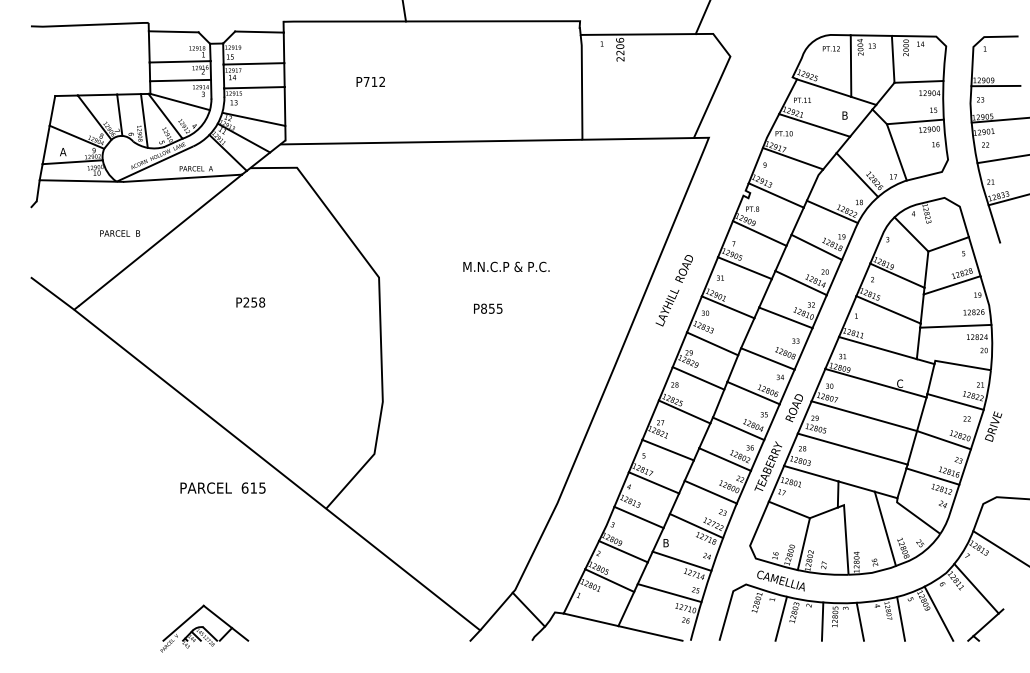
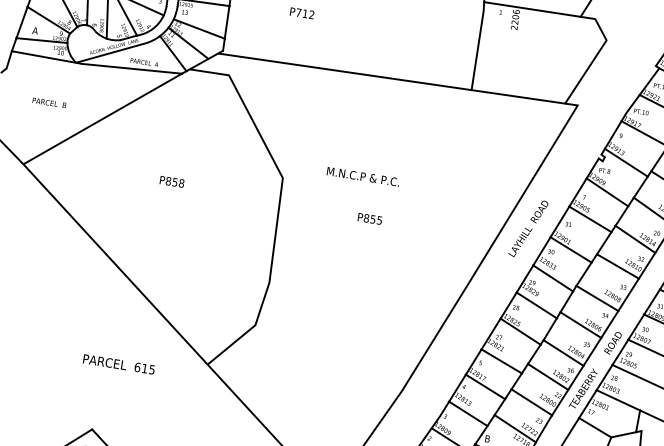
text: (120, 233) -> (49, 103), moved
text: (506, 266) -> (363, 176), moved
text: (246, 302) -> (168, 181), P258 -> P858
text: (222, 487) -> (118, 363), moved

